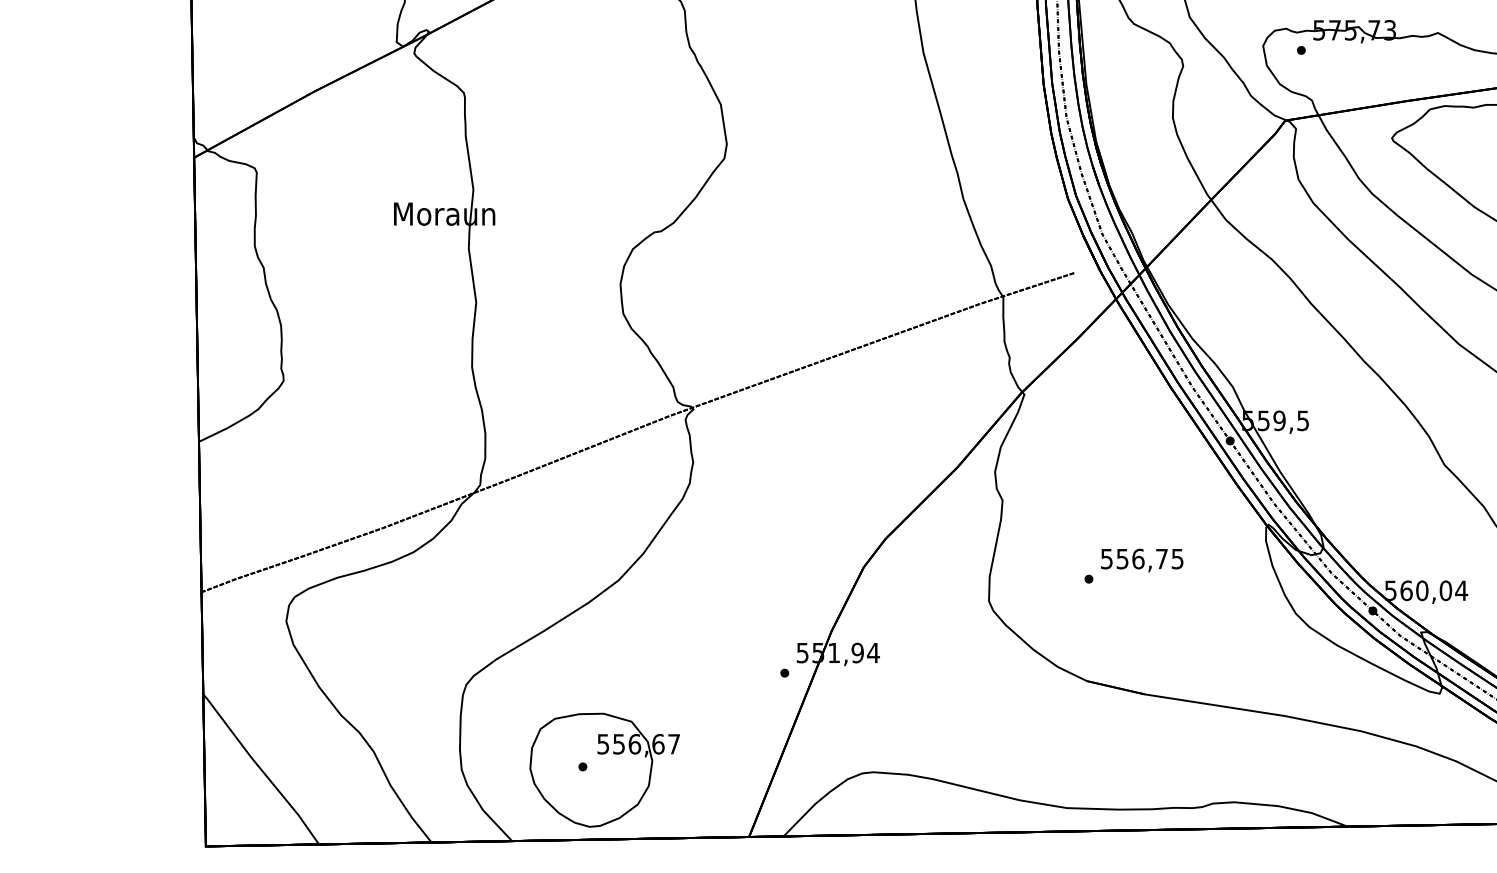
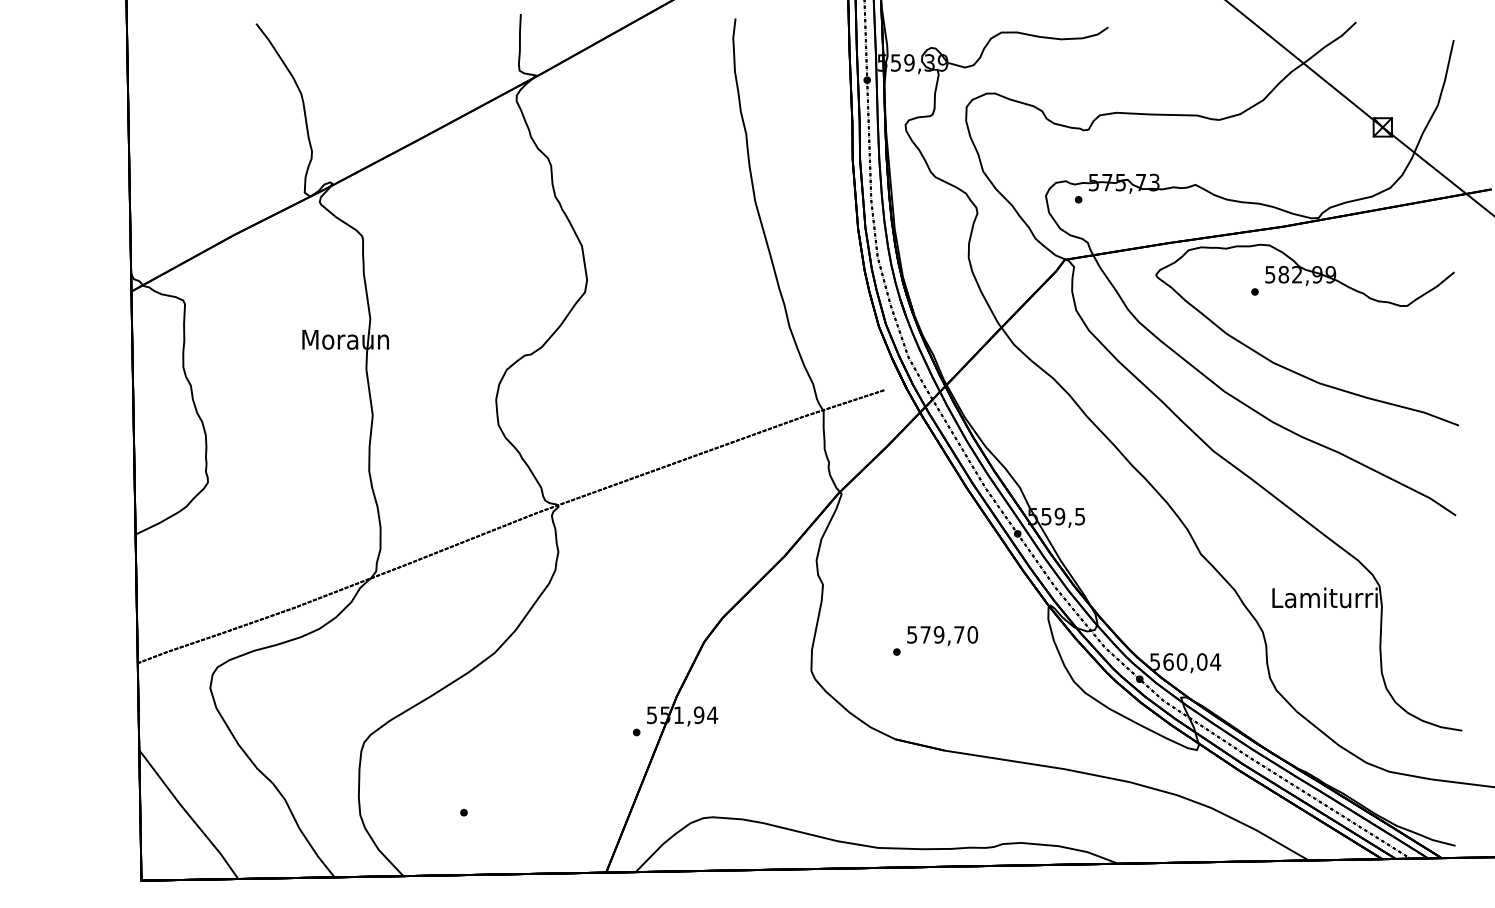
text: (1150, 558) -> (949, 634), 556,75 -> 579,70
part: (604, 770) -> (482, 815), removed

